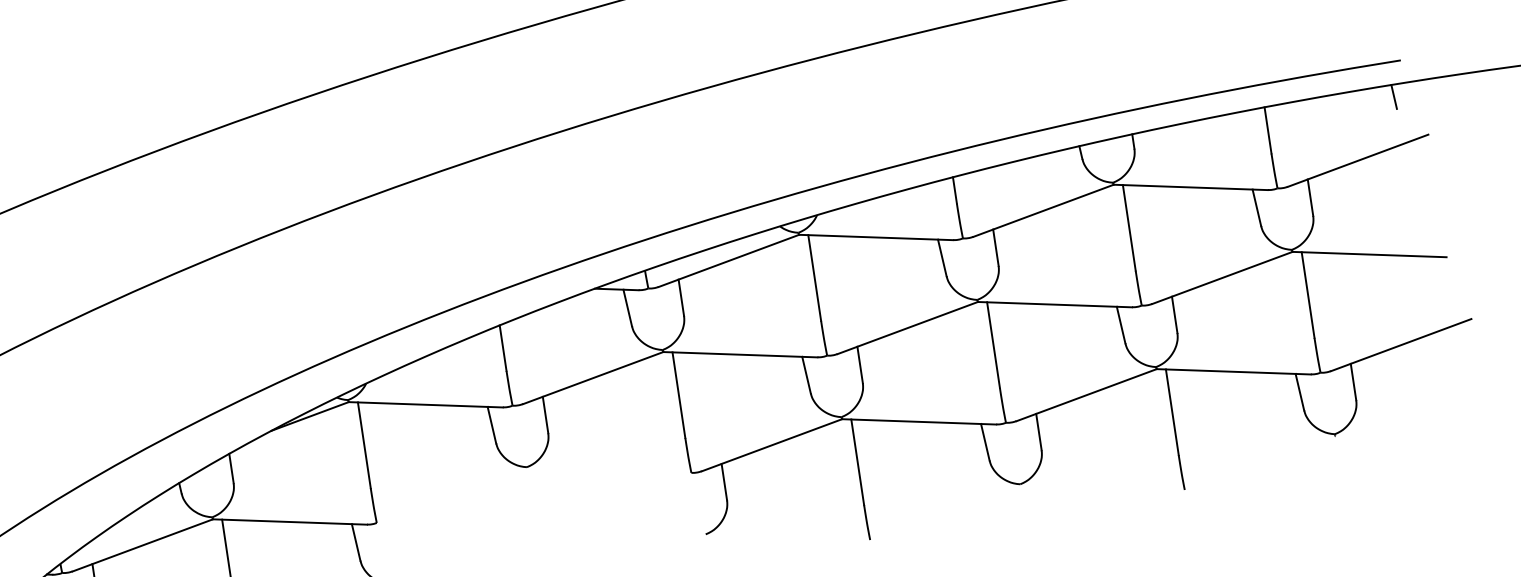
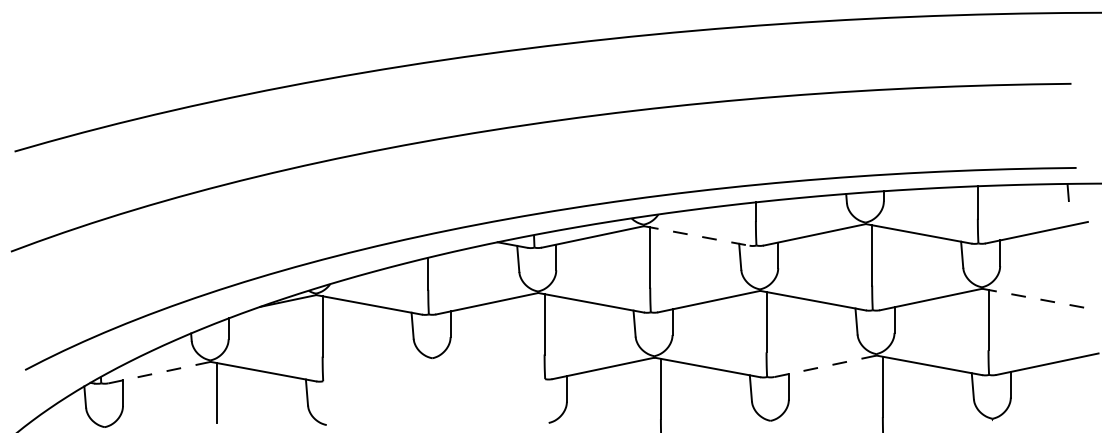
line: (875, 236) -> (696, 235), solid -> dashed
line: (1370, 254) -> (1035, 298), solid -> dashed
line: (1088, 395) -> (826, 366), solid -> dashed
line: (143, 545) -> (160, 372), solid -> dashed

